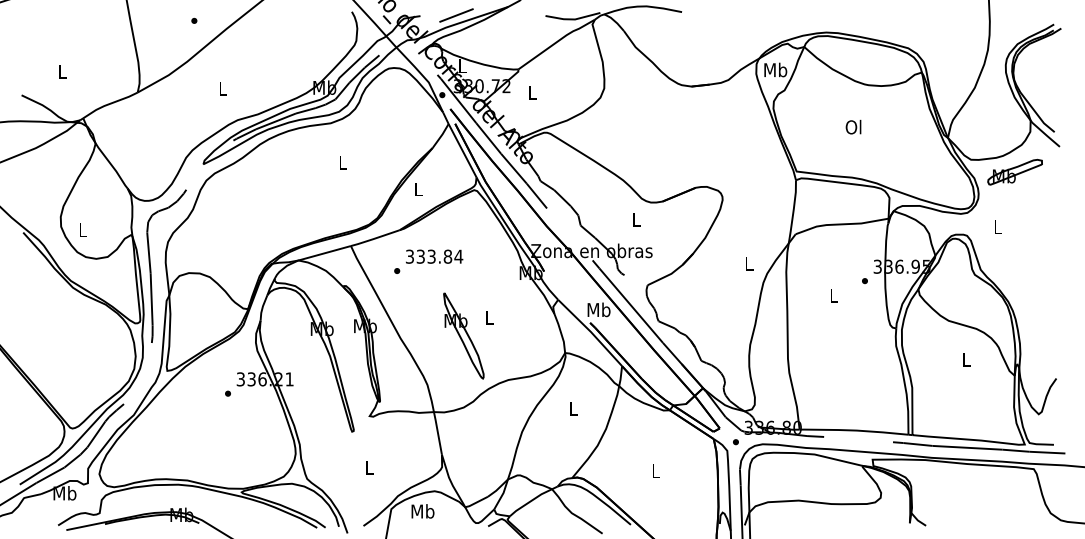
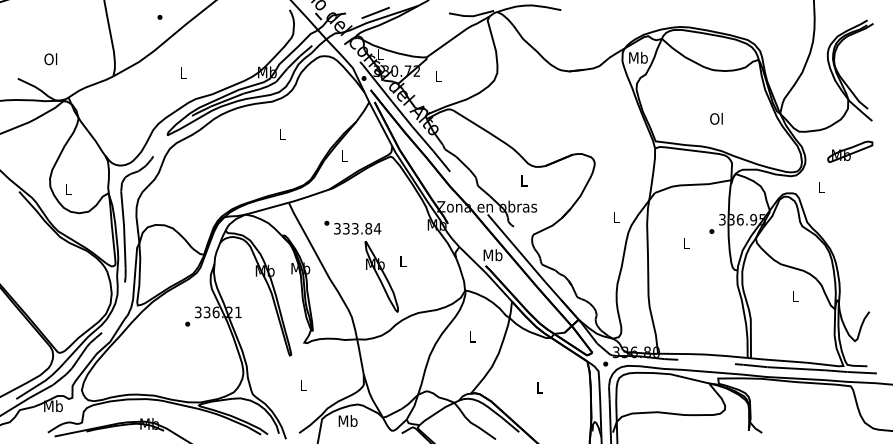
text: (61, 71) -> (50, 59), L -> Ol
text: (853, 126) -> (716, 118), moved
part: (1014, 171) -> (849, 151), moved
text: (434, 256) -> (357, 228), moved

